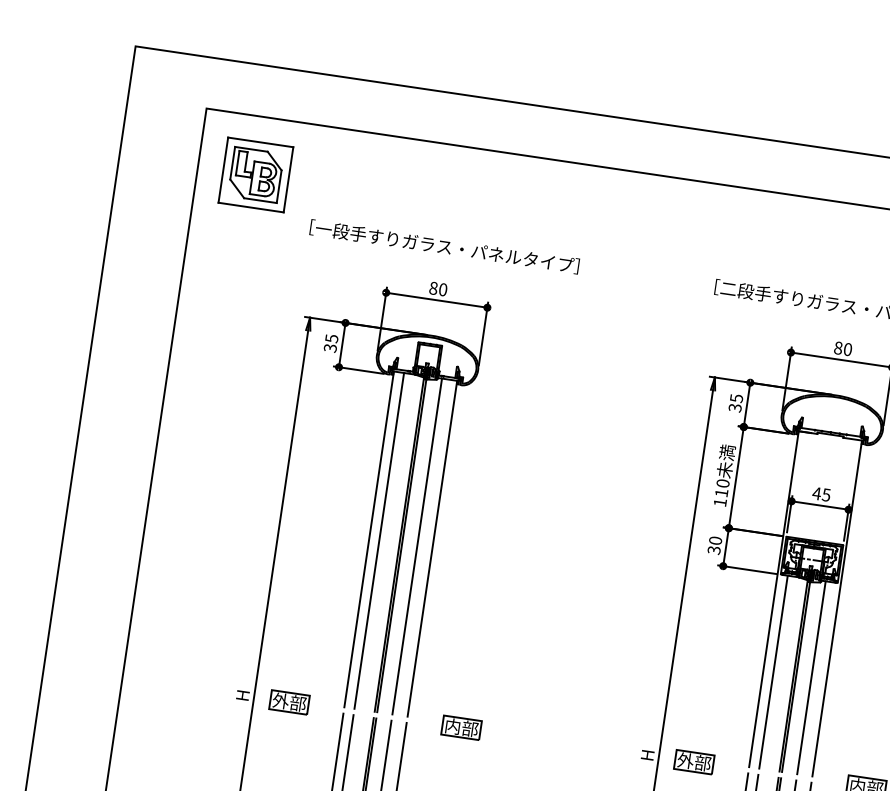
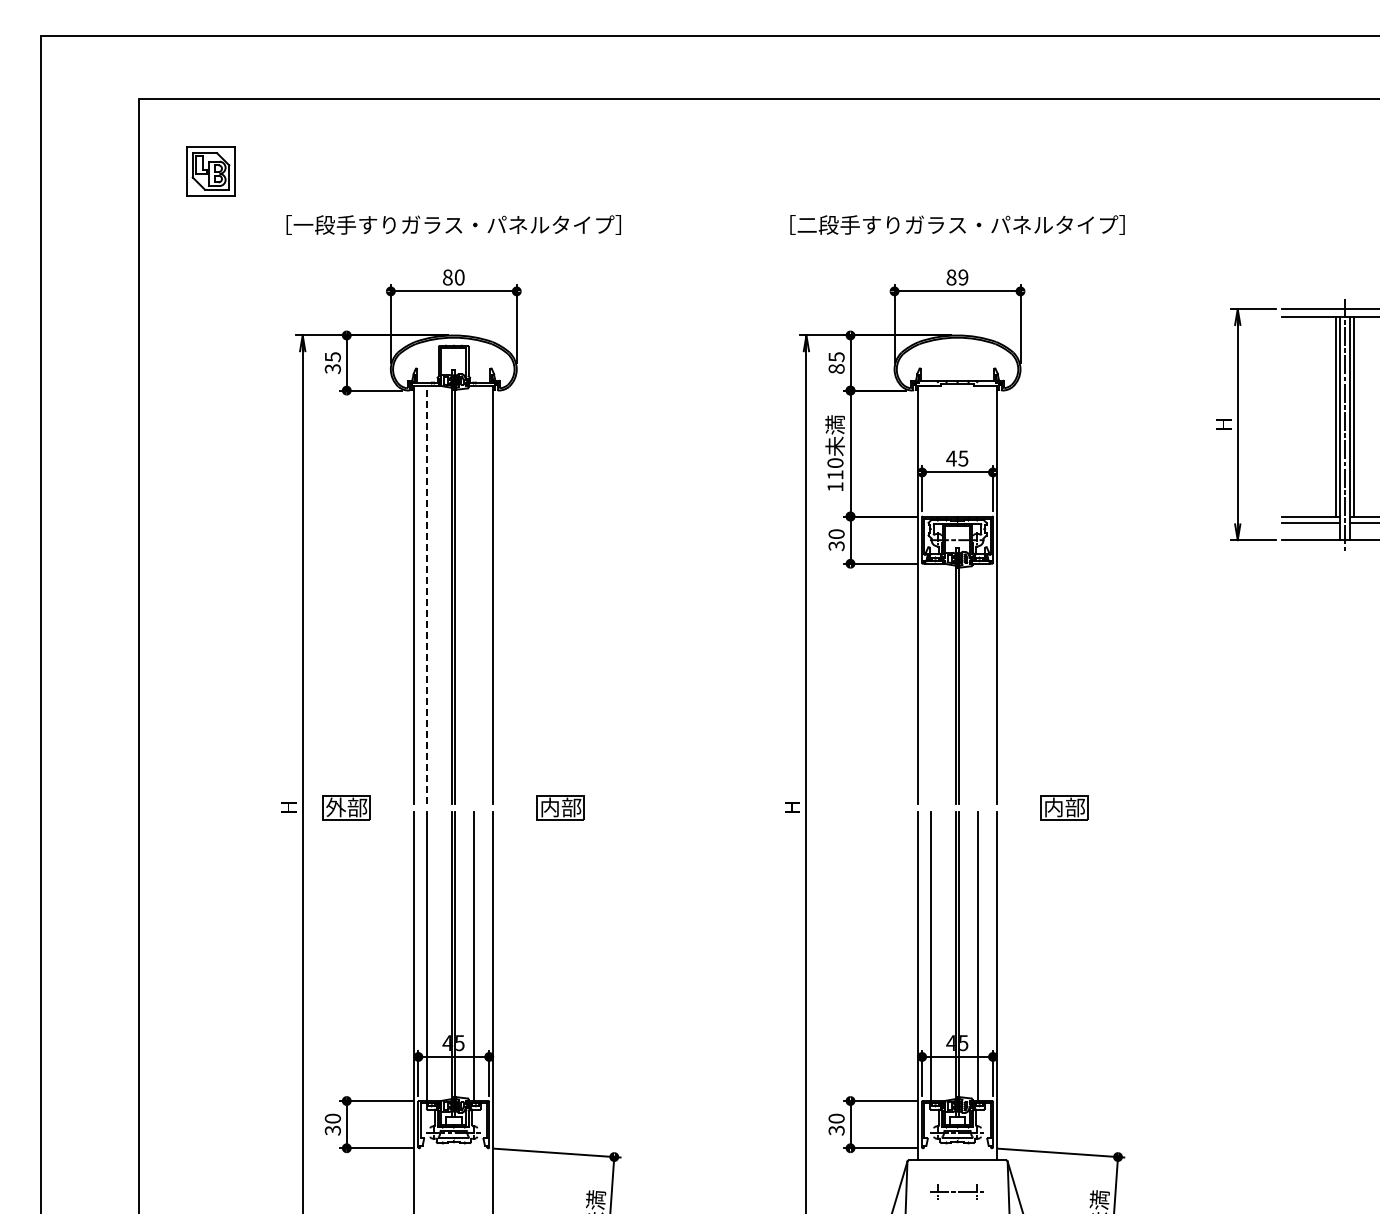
part: (255, 175) -> (210, 171), size x0.6
text: (848, 349) -> (963, 277), 80 -> 89
text: (735, 408) -> (836, 369), 35 -> 85
line: (379, 540) -> (427, 594), solid -> dashed
line: (417, 546) -> (474, 594), removed
line: (773, 671) -> (930, 683), removed
line: (811, 677) -> (978, 683), removed
part: (694, 762) -> (850, 807), removed

